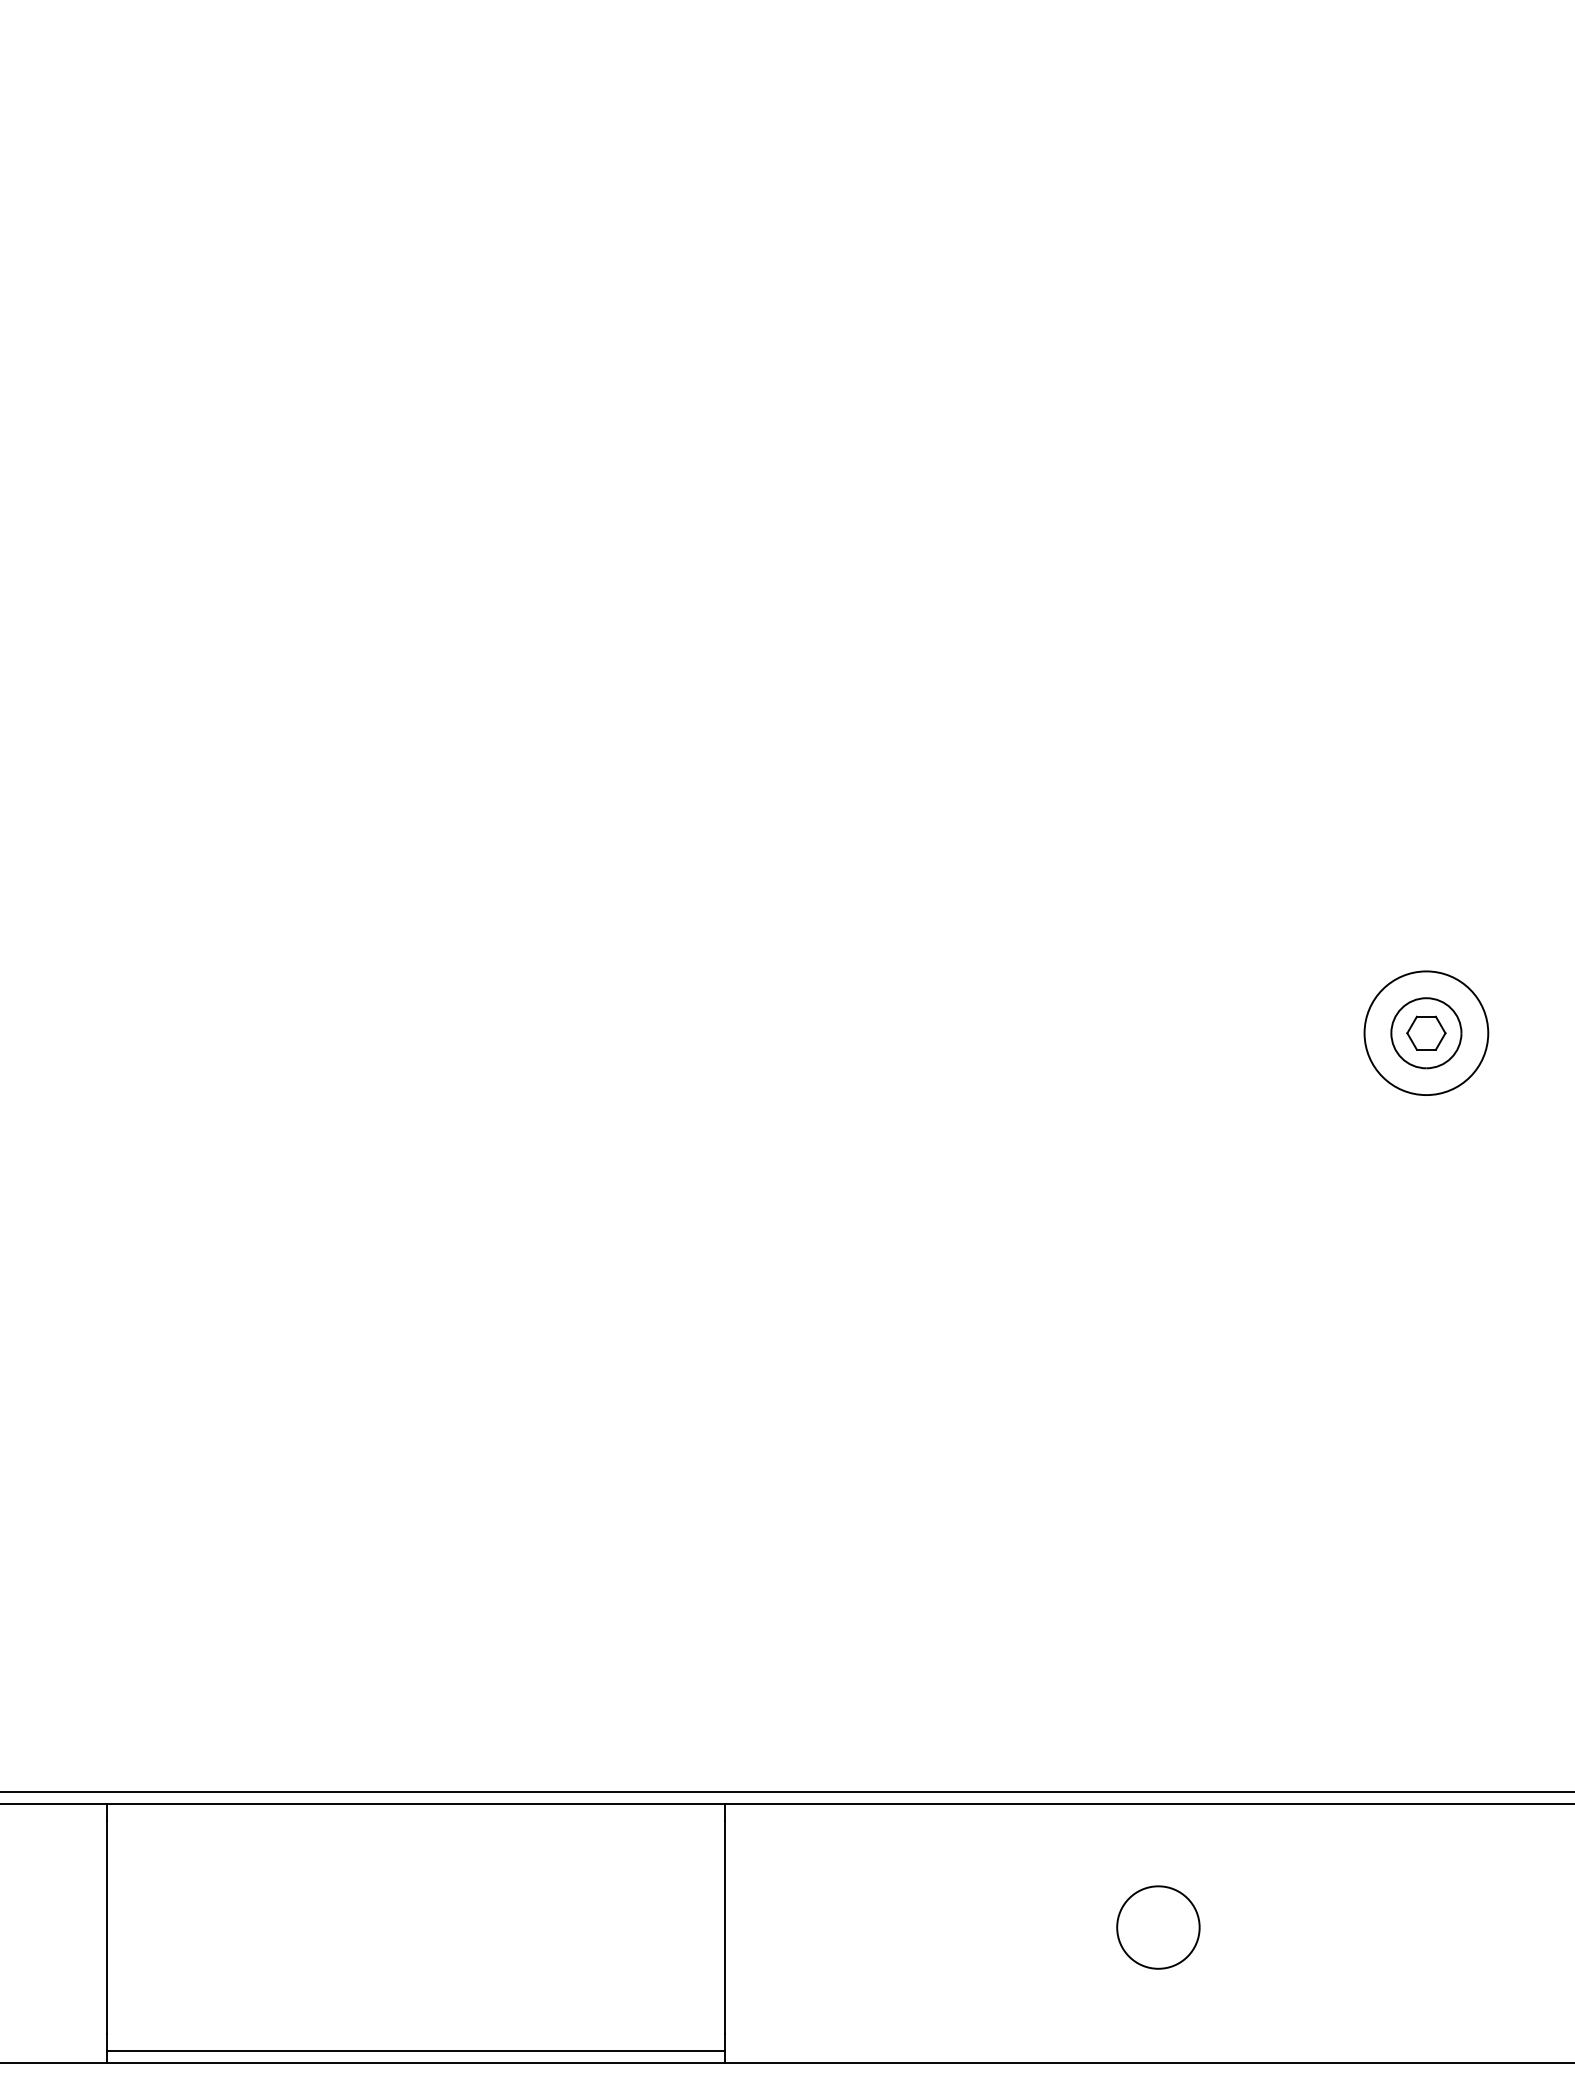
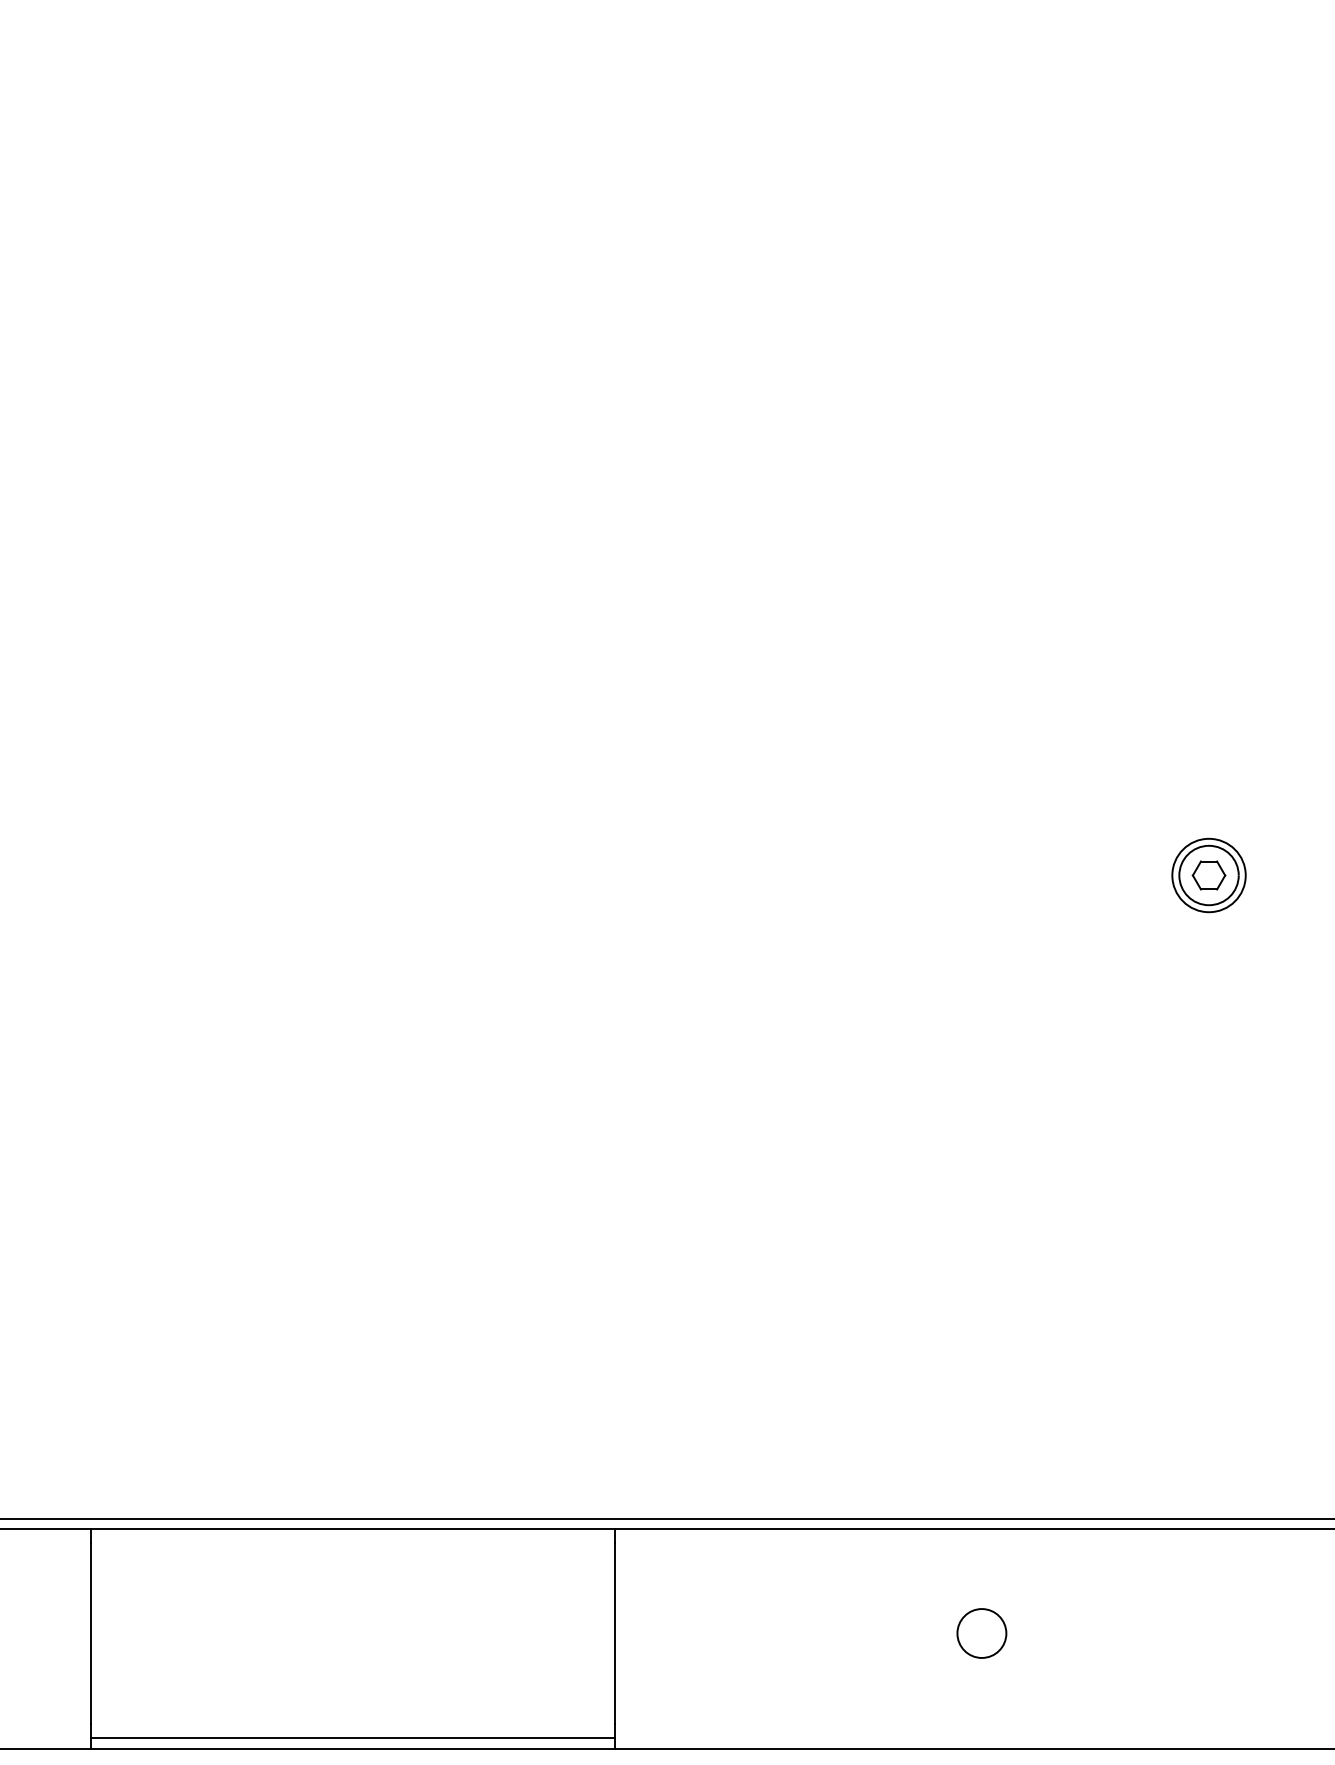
circle: (1426, 1033) -> (1209, 875), size x0.7
circle: (1158, 1927) -> (981, 1633), size x0.7

